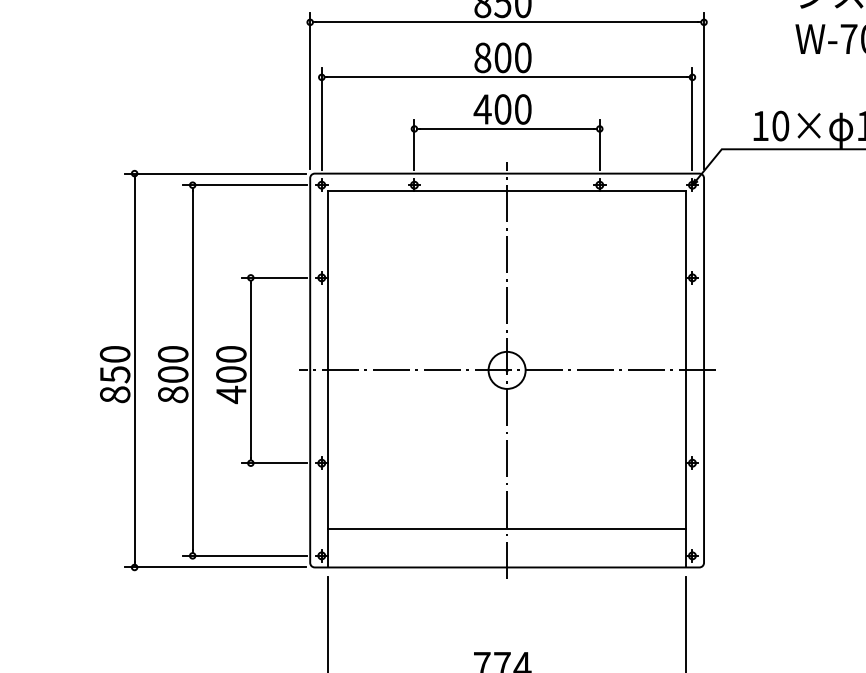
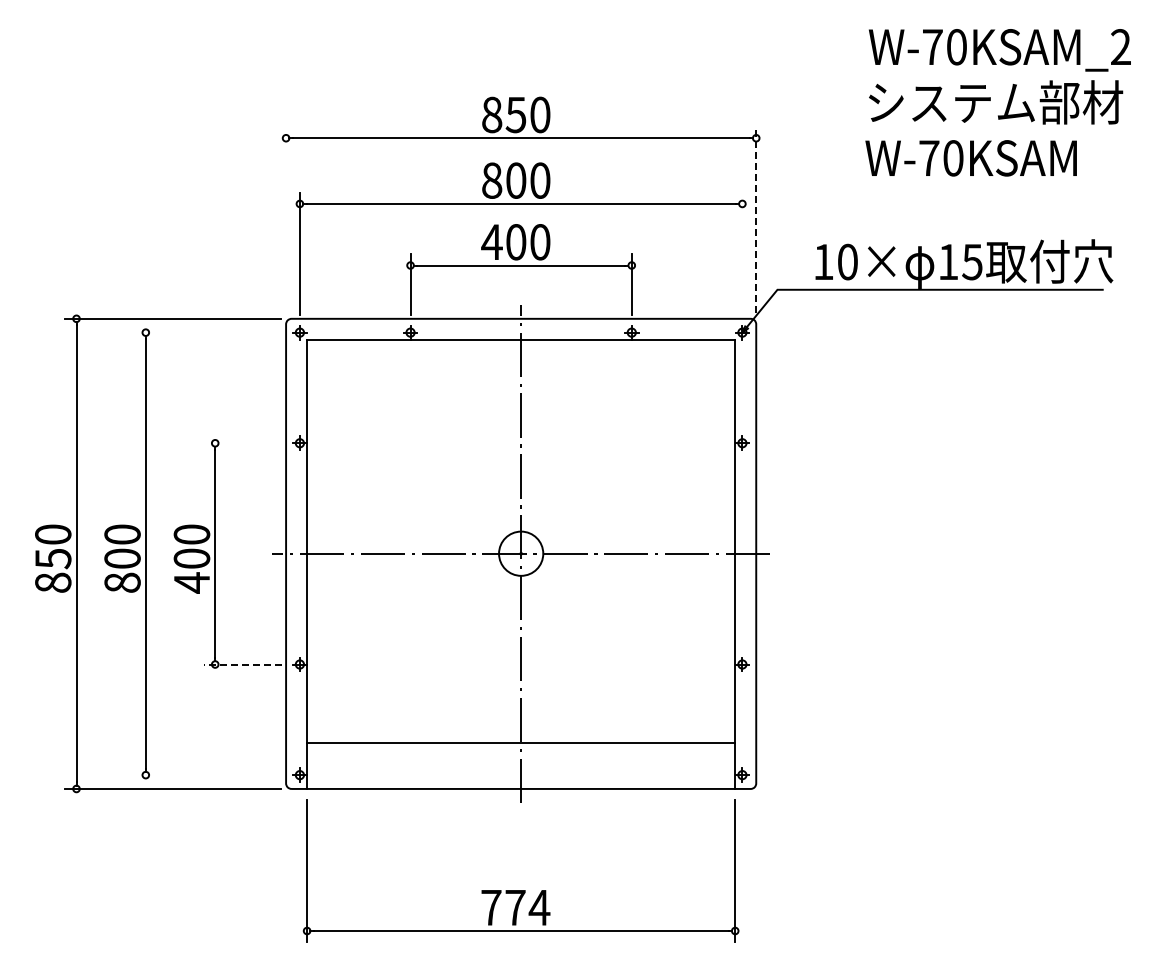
line: (704, 90) -> (756, 219), solid -> dashed
line: (310, 91) -> (286, 220), removed
line: (692, 118) -> (742, 253), removed
line: (244, 185) -> (207, 332), removed
line: (273, 278) -> (242, 443), removed
line: (274, 463) -> (243, 664), solid -> dashed
line: (244, 556) -> (207, 775), removed

